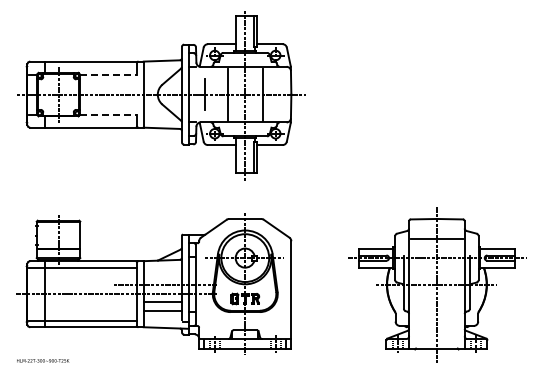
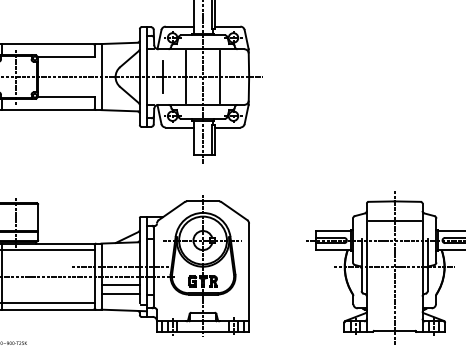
line: (109, 74) -> (67, 56), dashed -> solid
line: (109, 114) -> (67, 96), dashed -> solid

